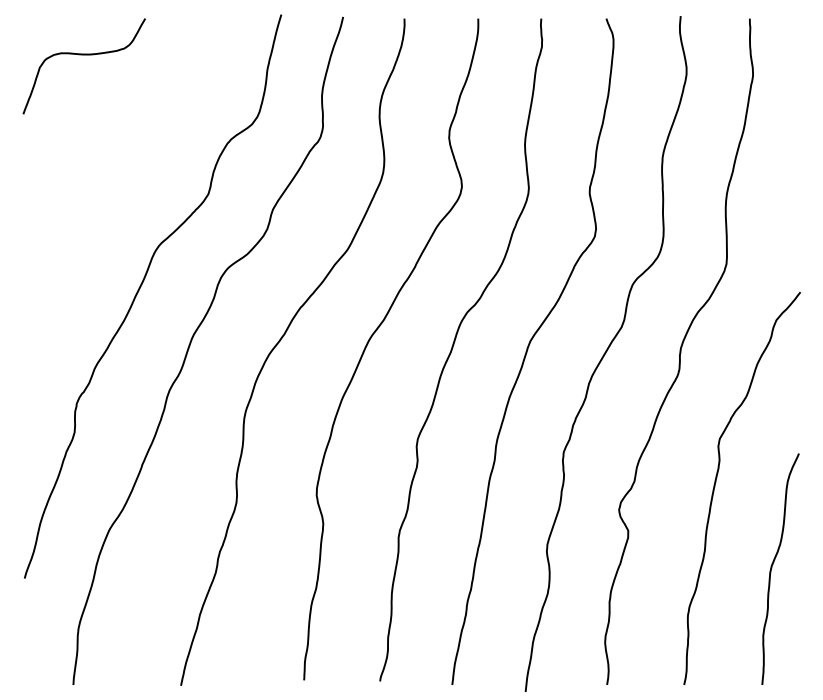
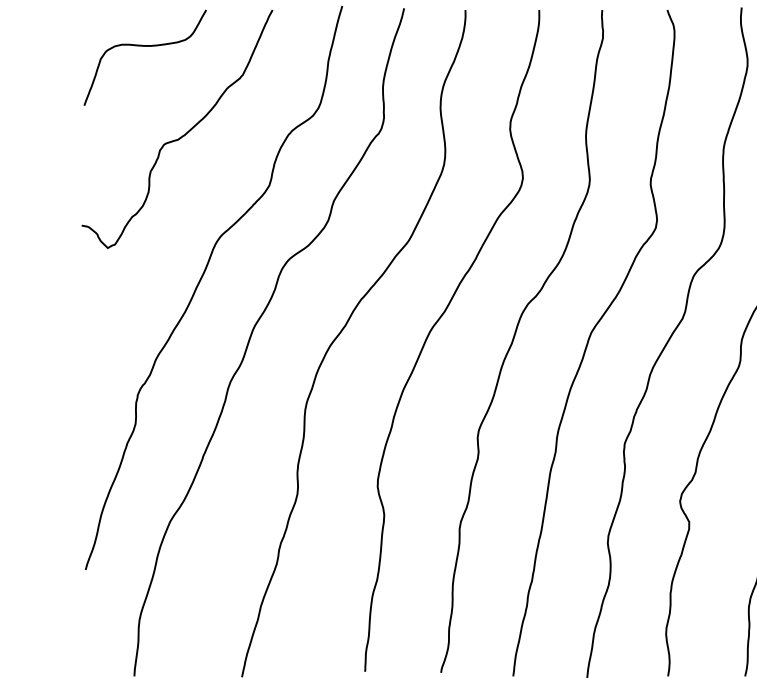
curve: (120, 144) -> (181, 135), added

